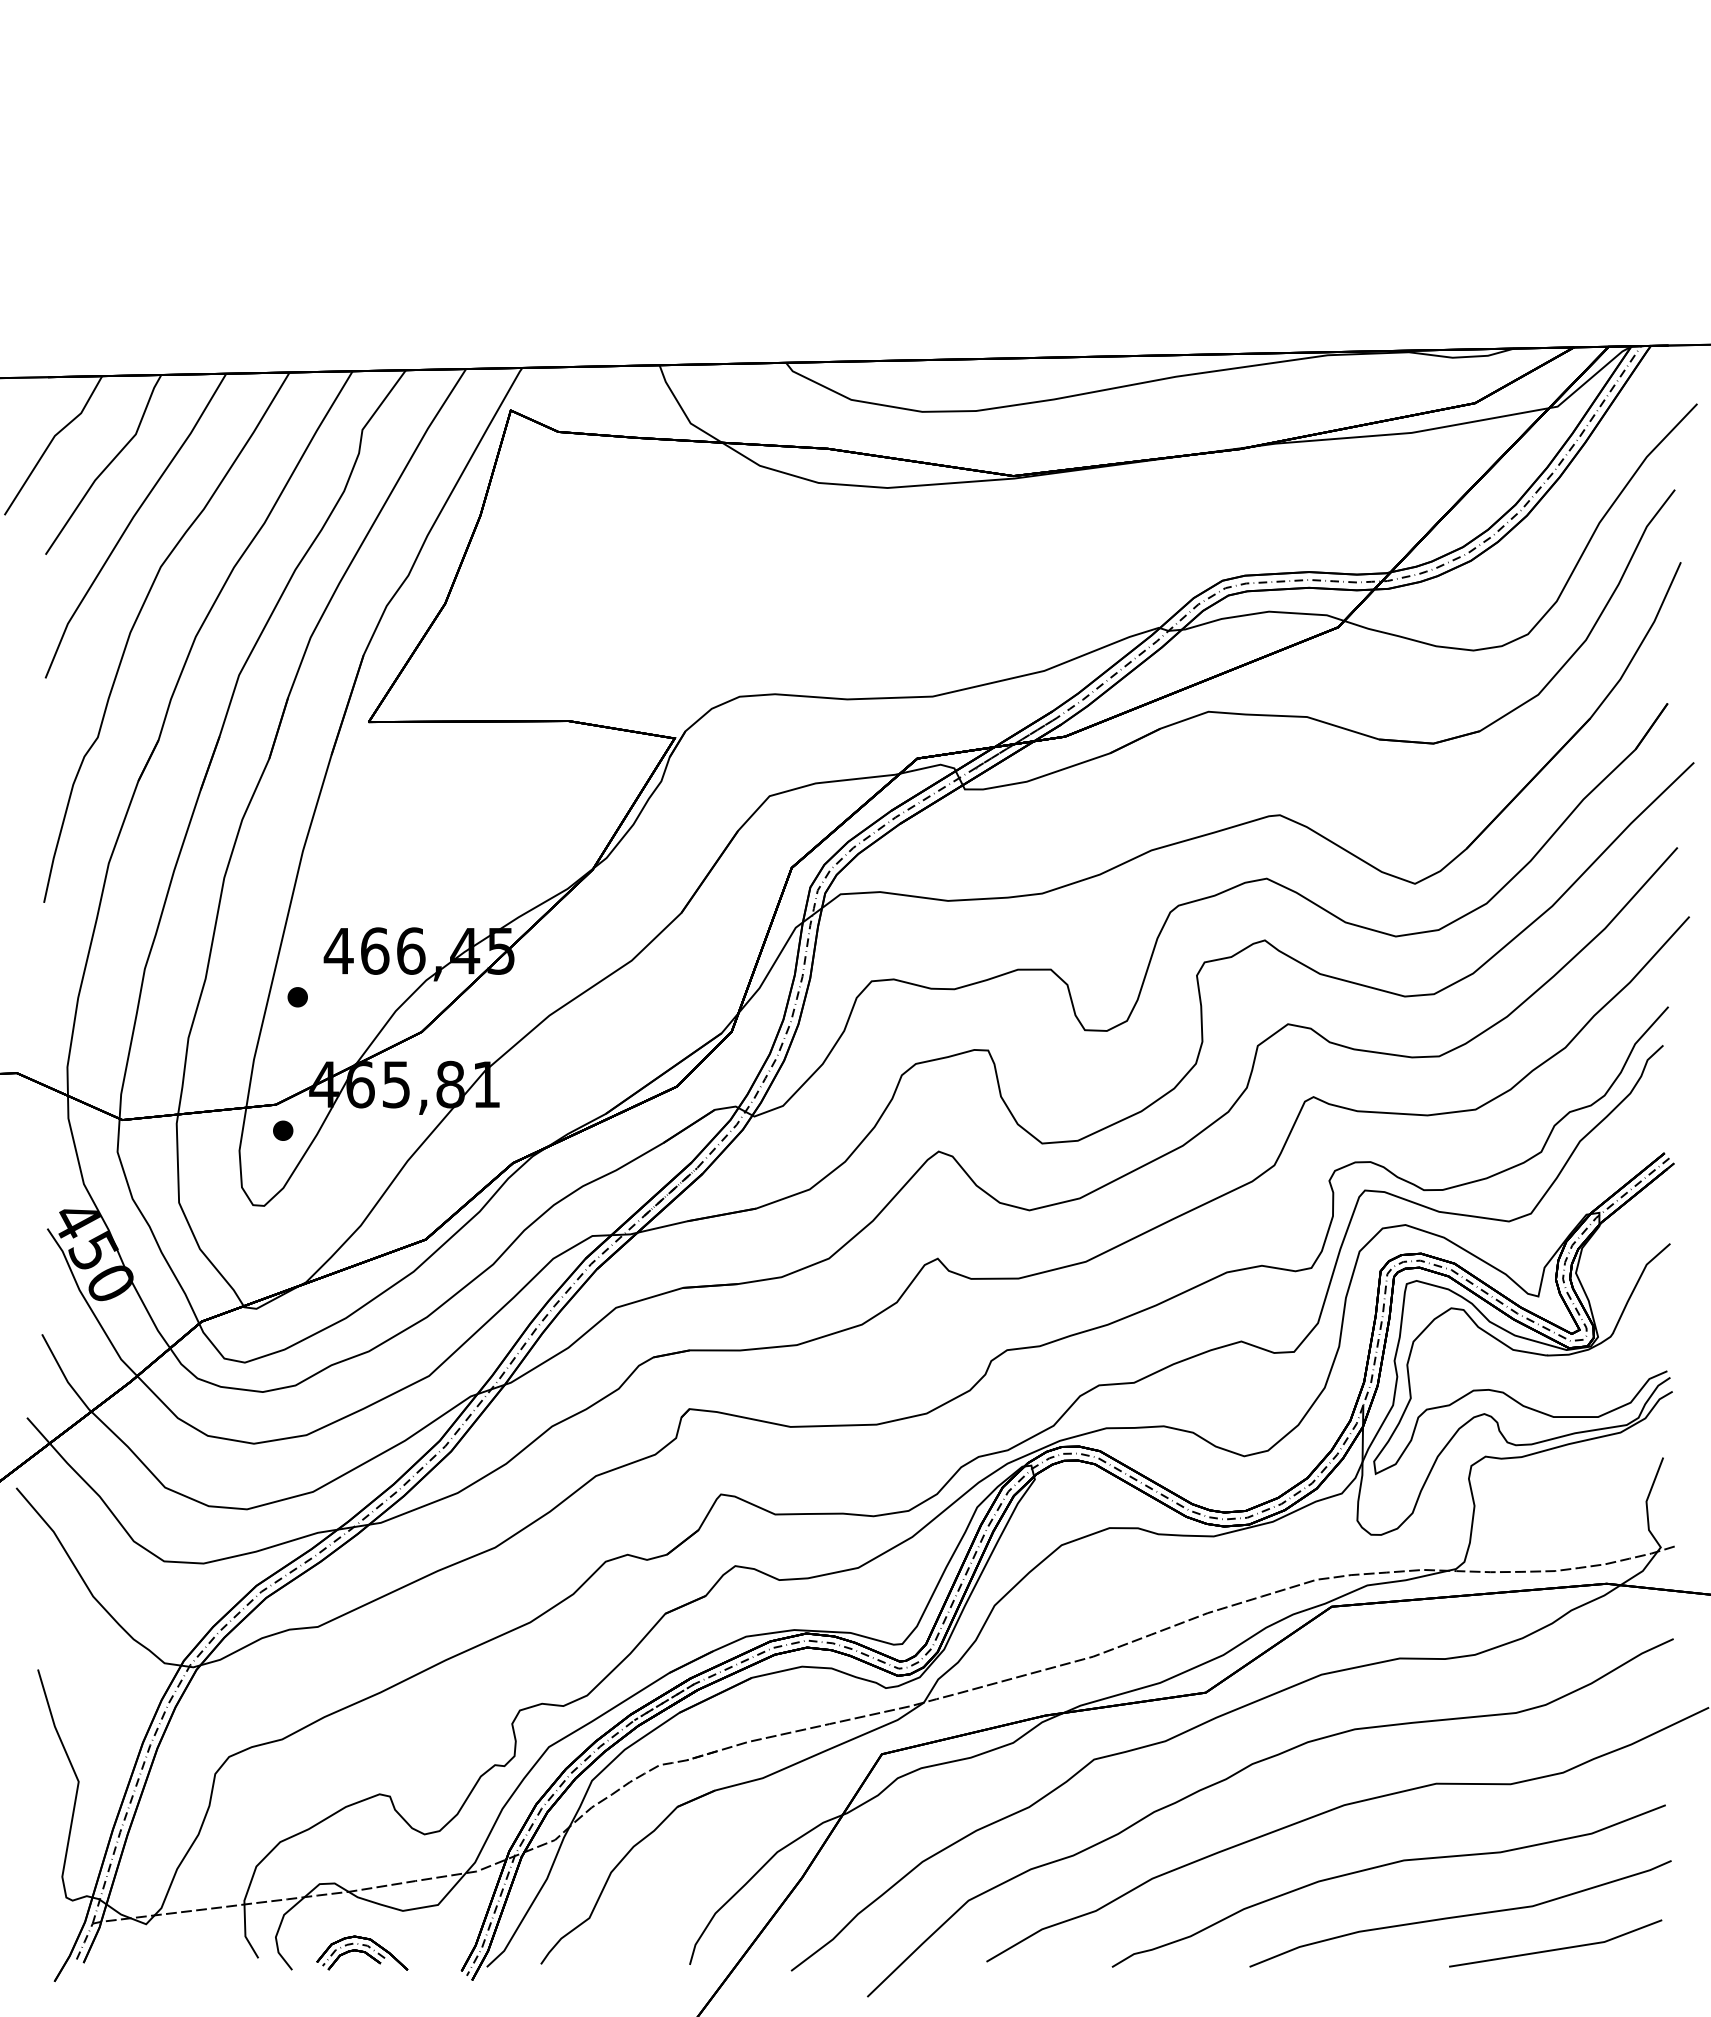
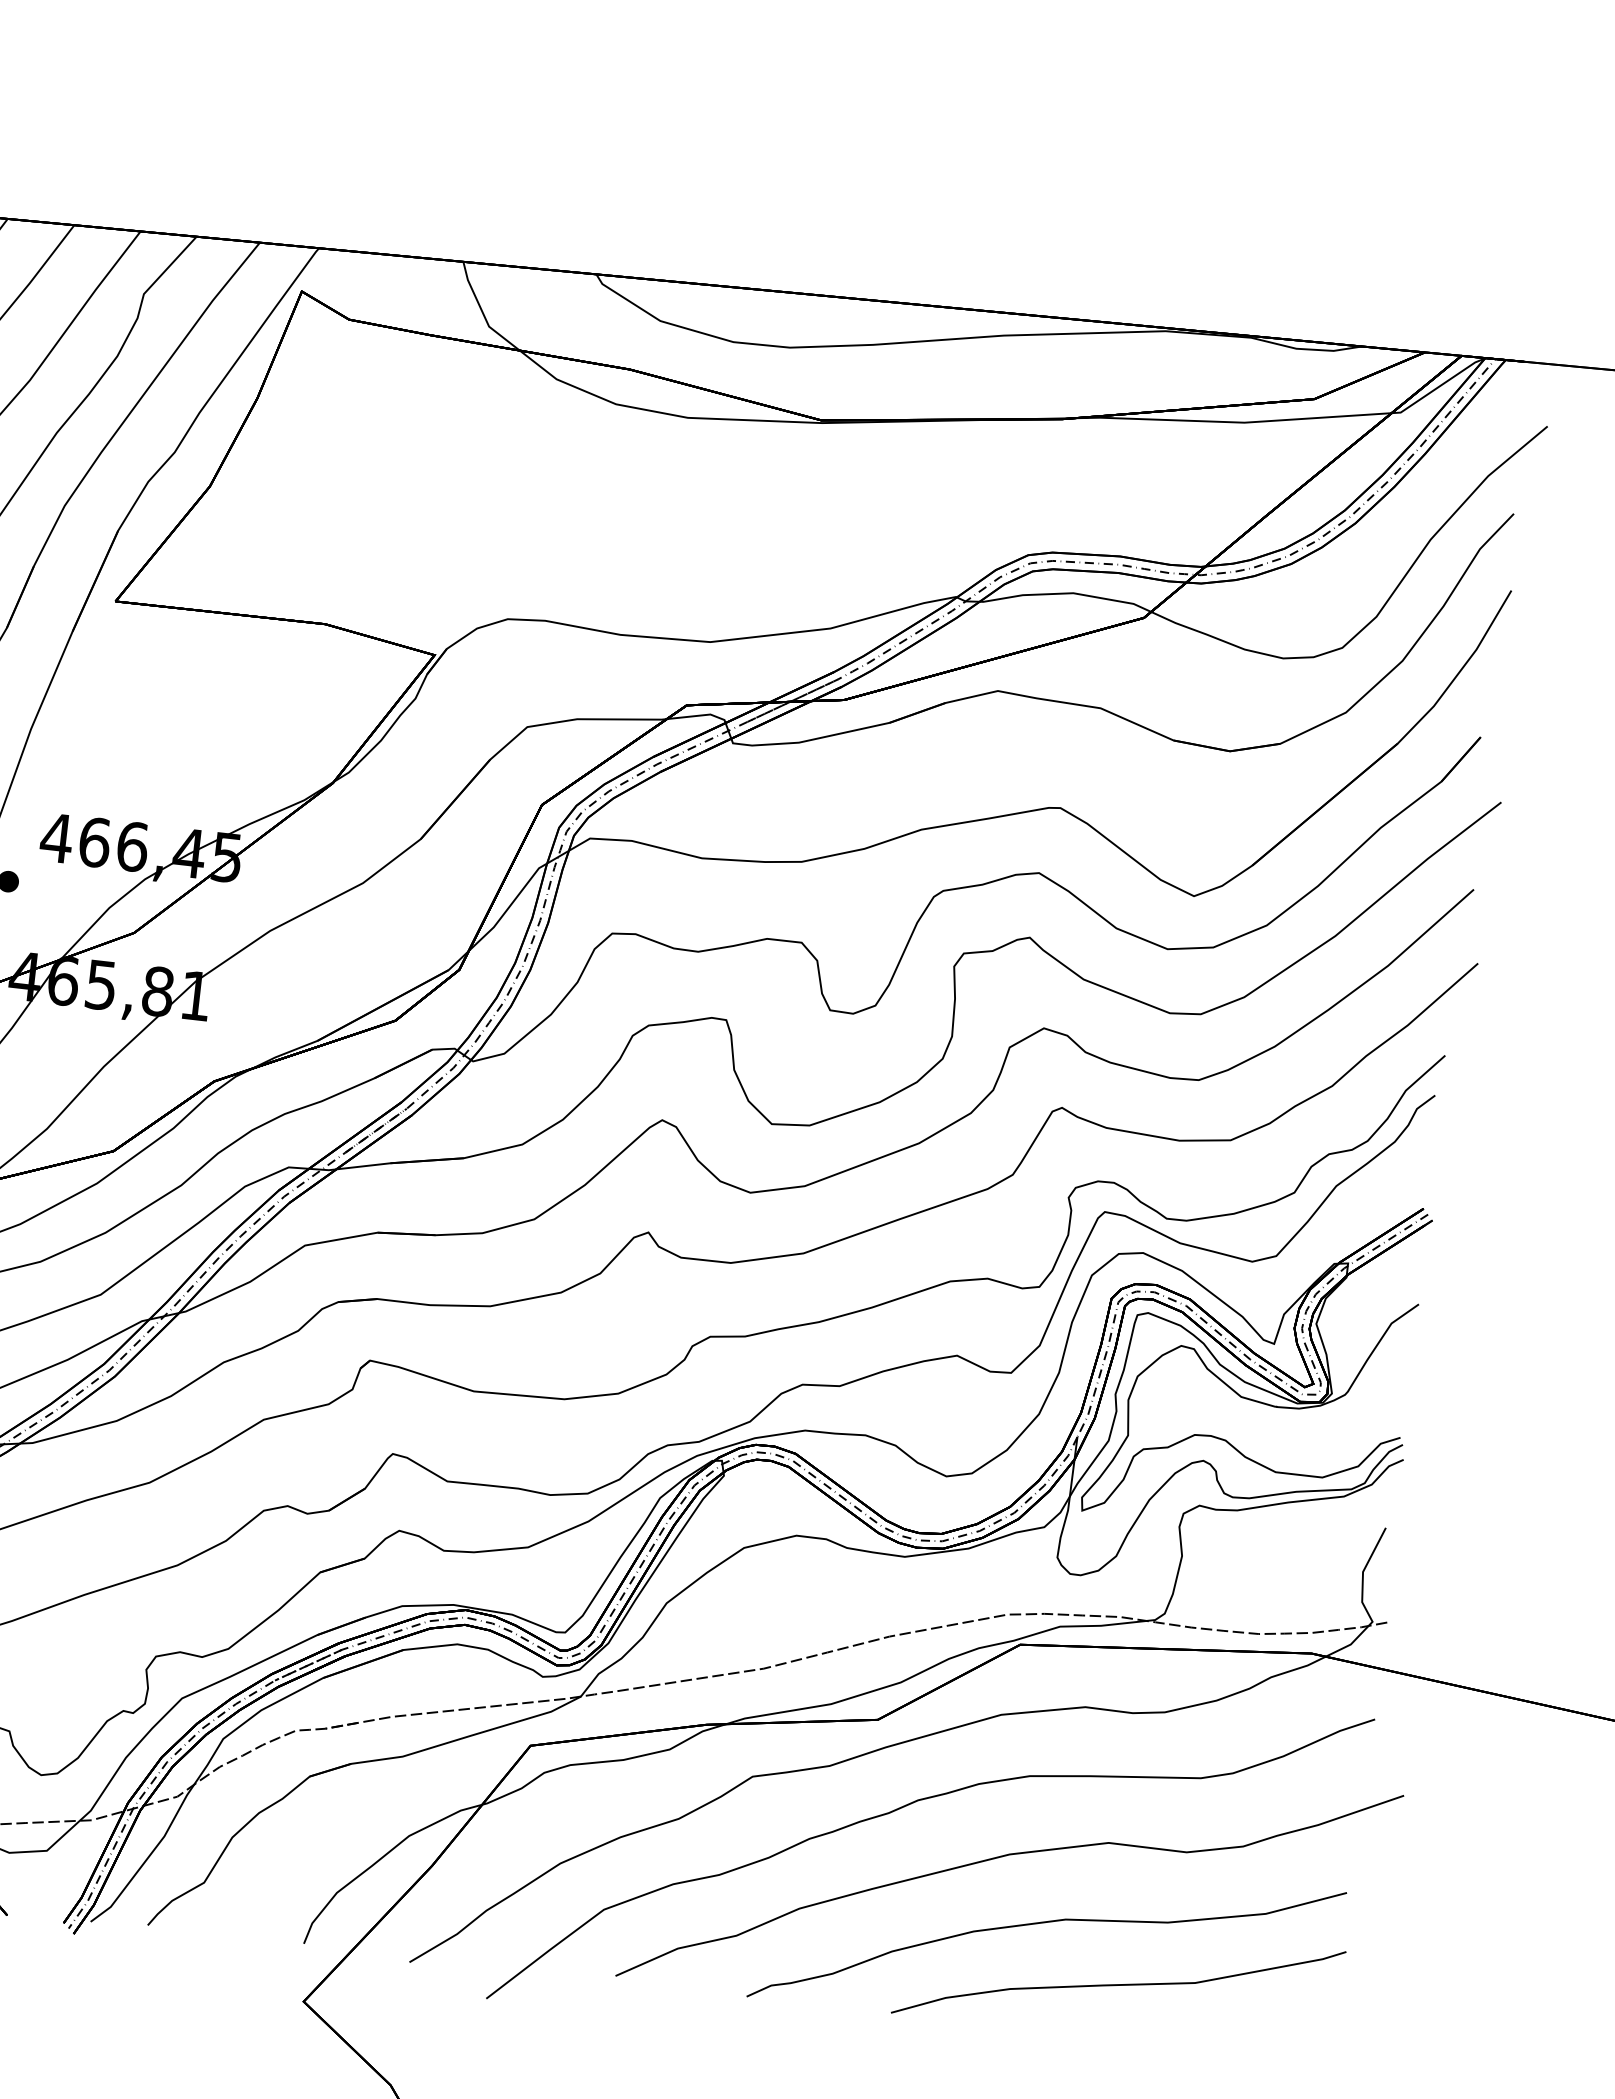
line: (1555, 1948) -> (1214, 2030), removed

